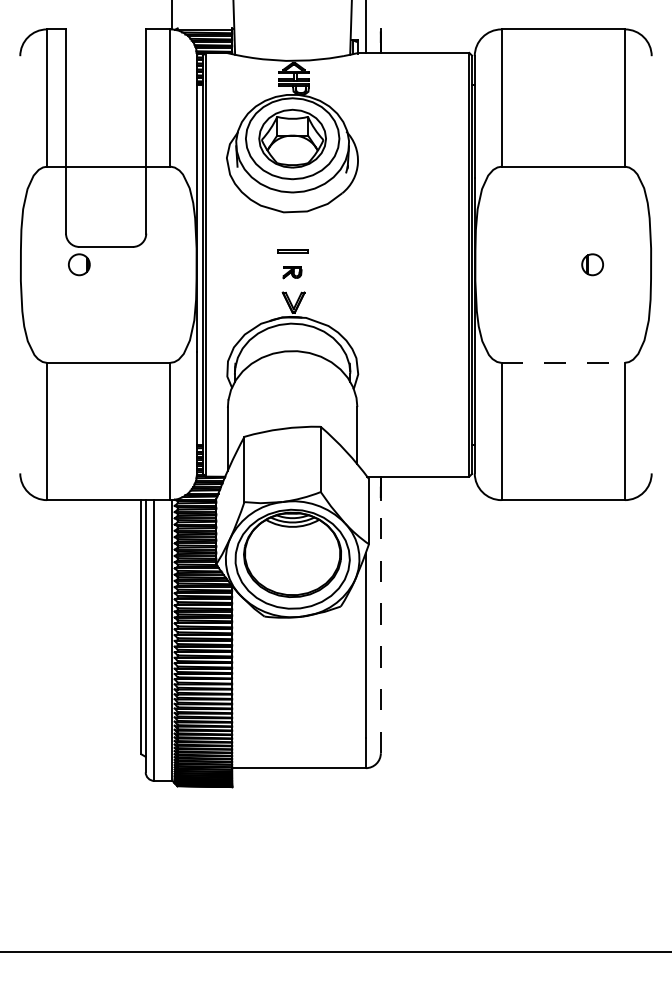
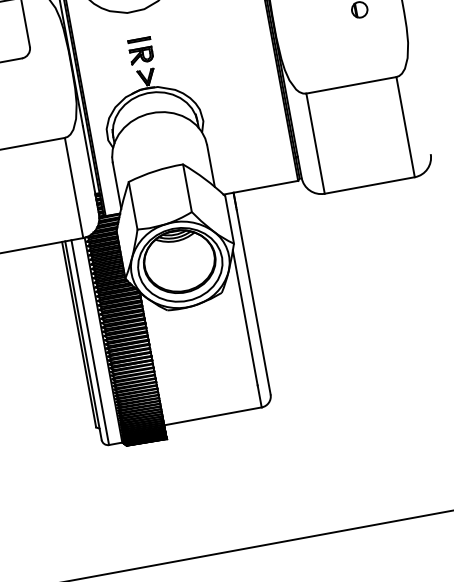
part: (292, 272) -> (141, 55), size x1.67
line: (563, 362) -> (351, 85), dashed -> solid
line: (380, 626) -> (253, 302), dashed -> solid

